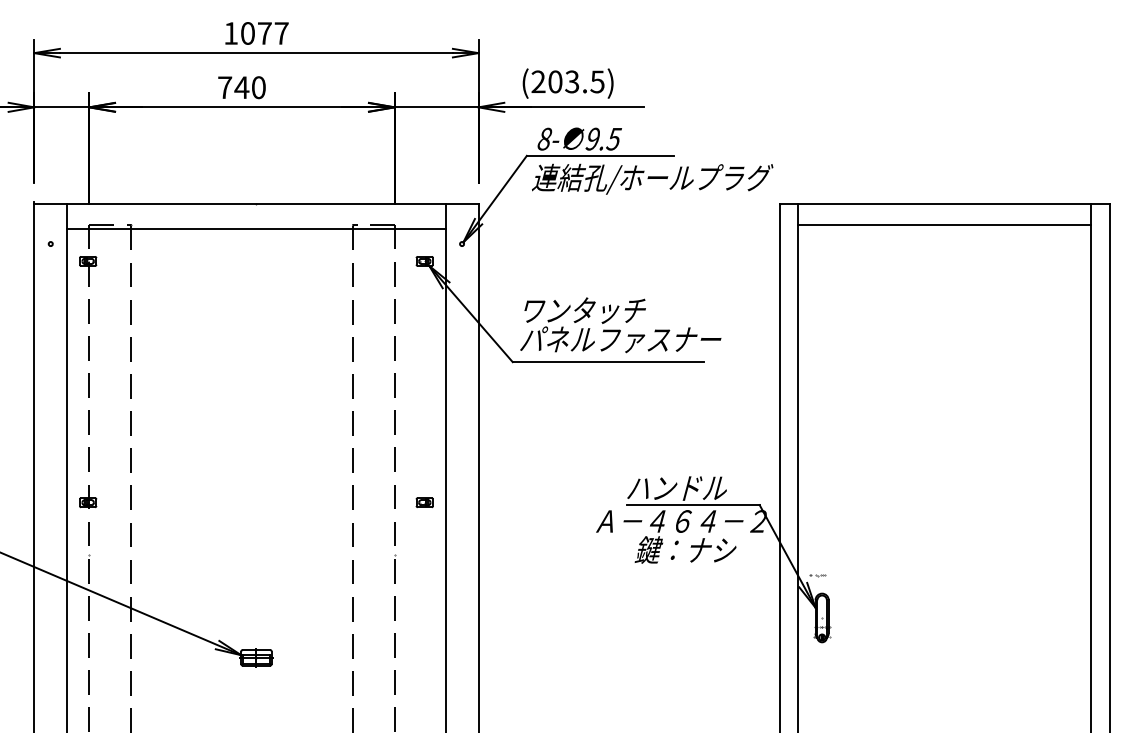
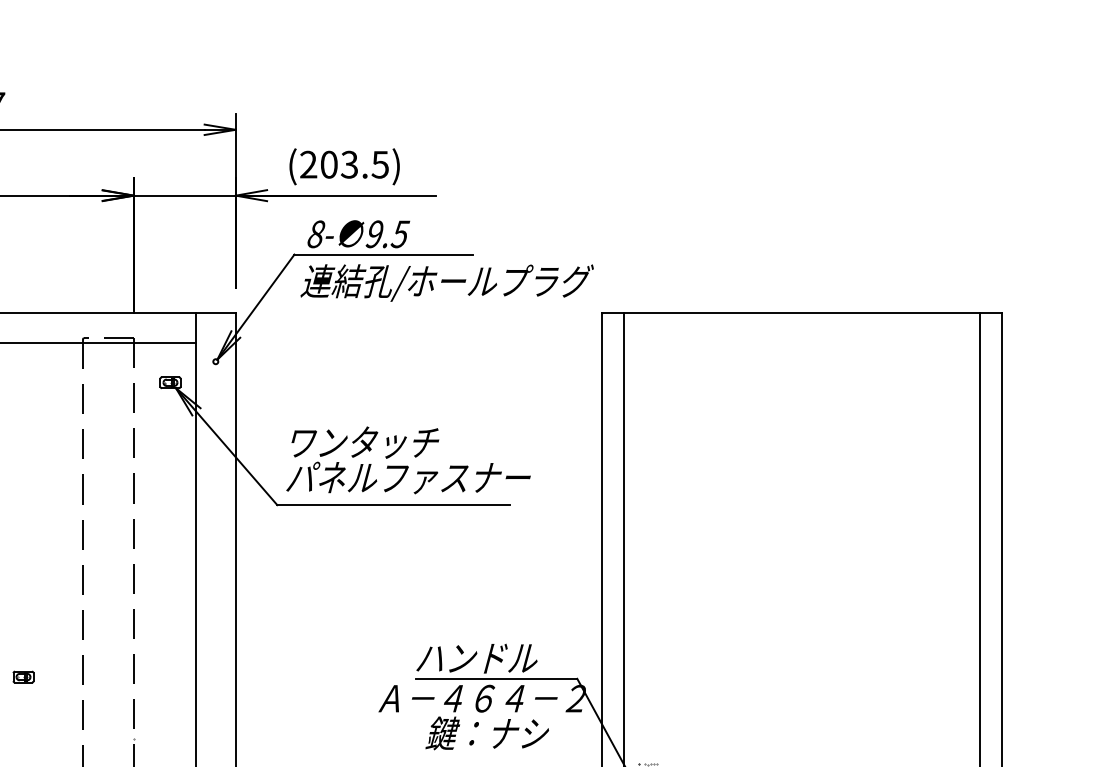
line: (944, 224) -> (801, 337), removed
part: (424, 502) -> (23, 676), moved

